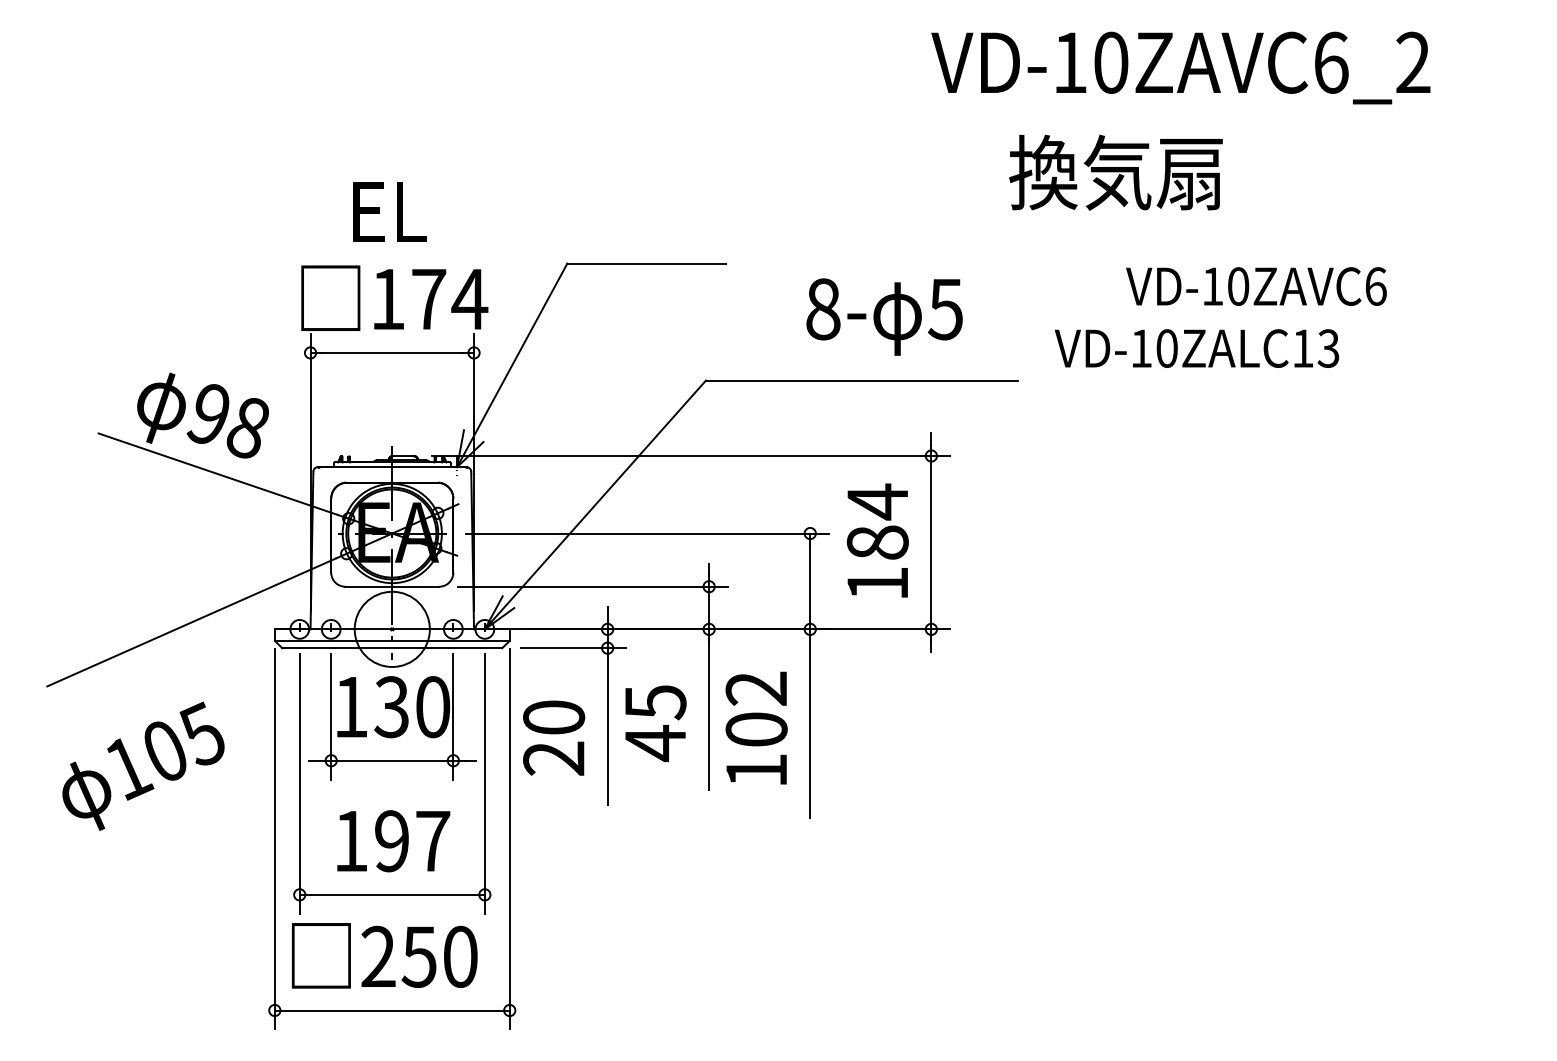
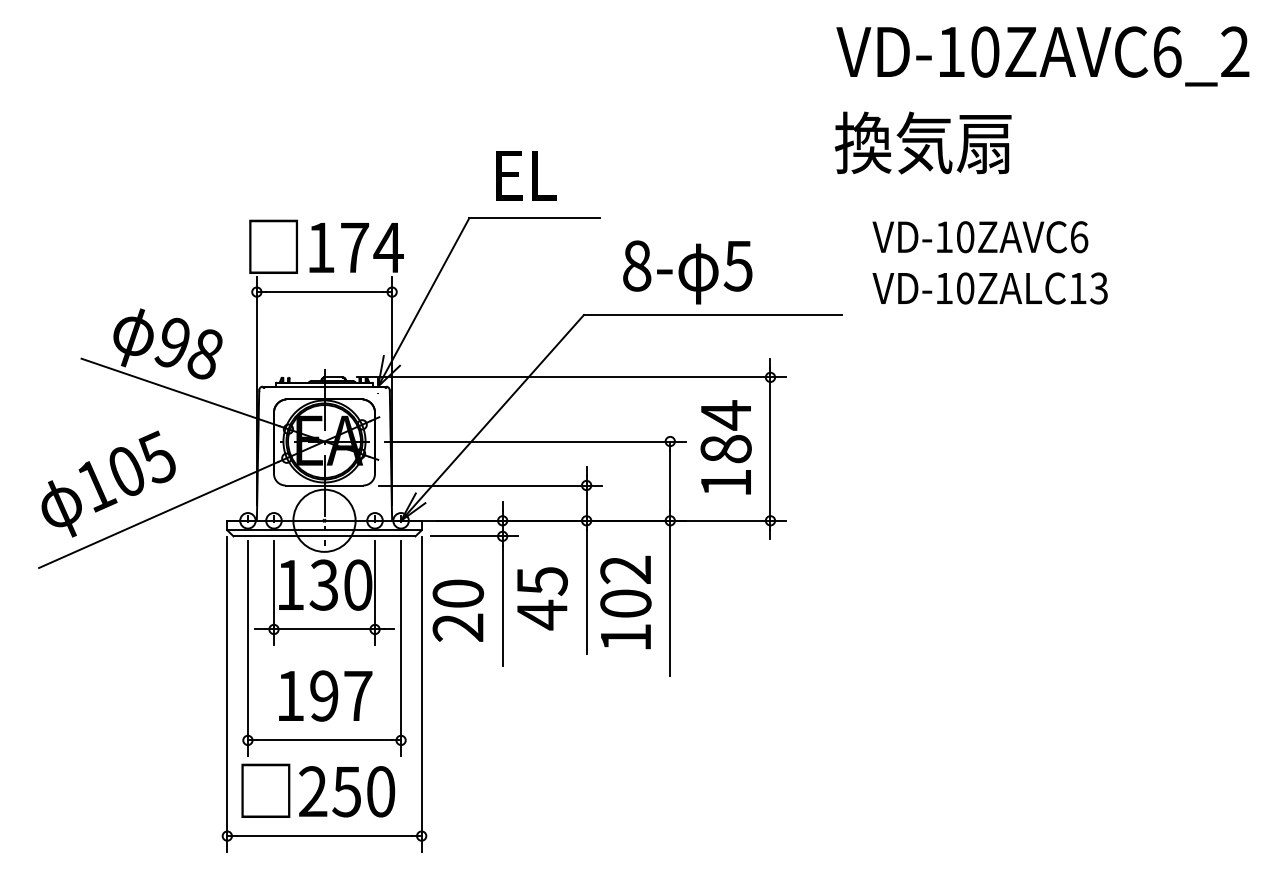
text: (1180, 68) -> (1042, 56), moved
text: (389, 211) -> (526, 175), moved
text: (1256, 286) -> (980, 237), moved
text: (884, 317) -> (687, 272), moved
text: (143, 765) -> (108, 483), moved

